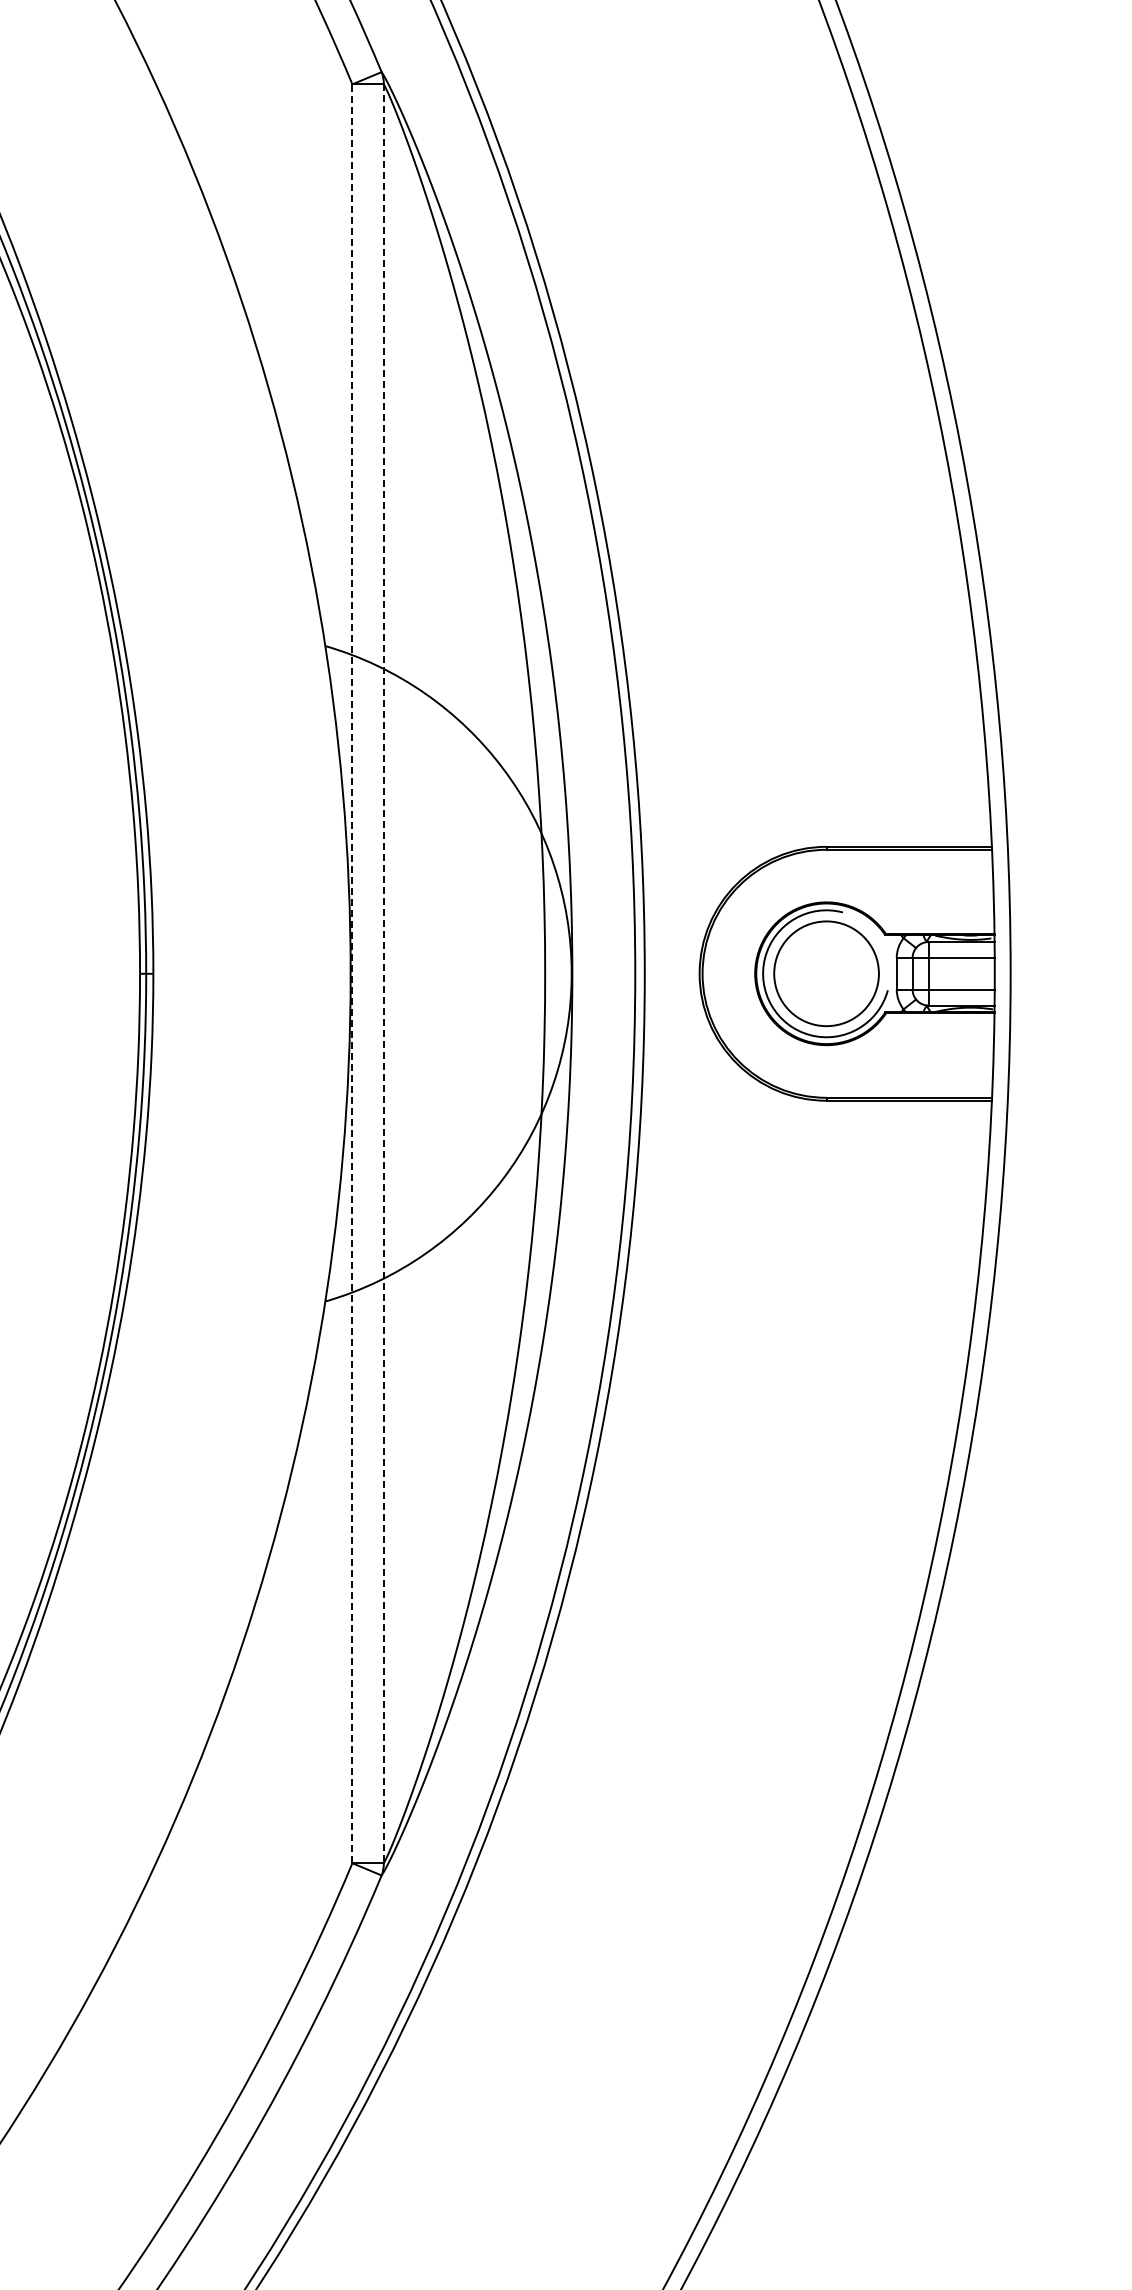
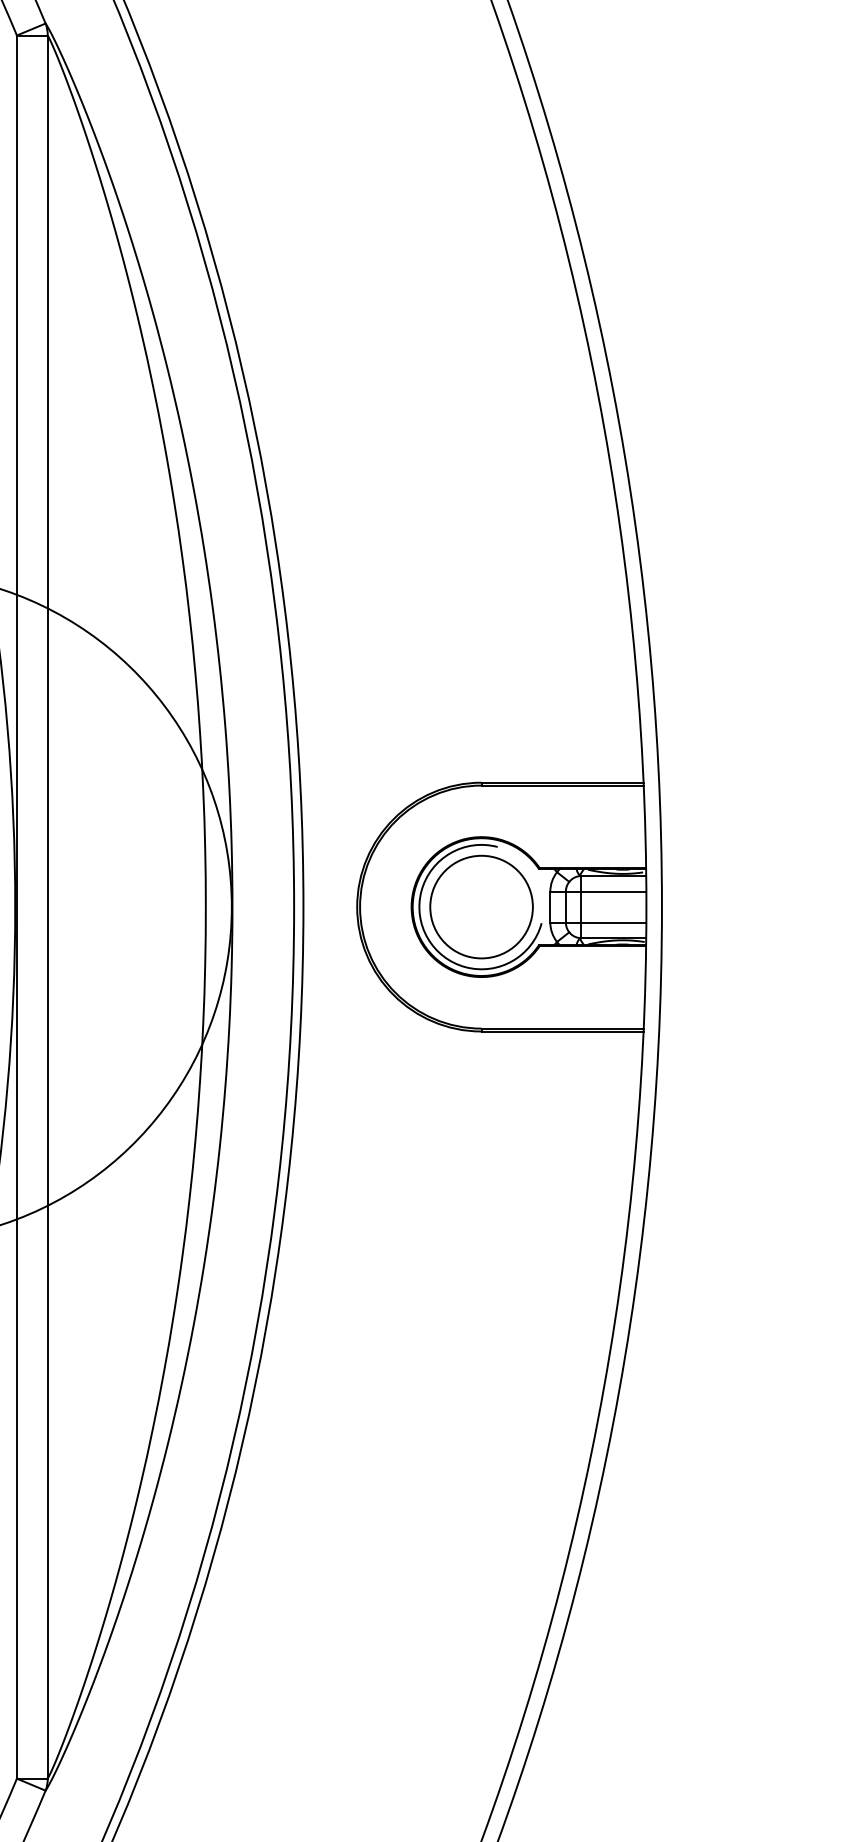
line: (352, 973) -> (17, 906), dashed -> solid
line: (383, 974) -> (47, 907), dashed -> solid

